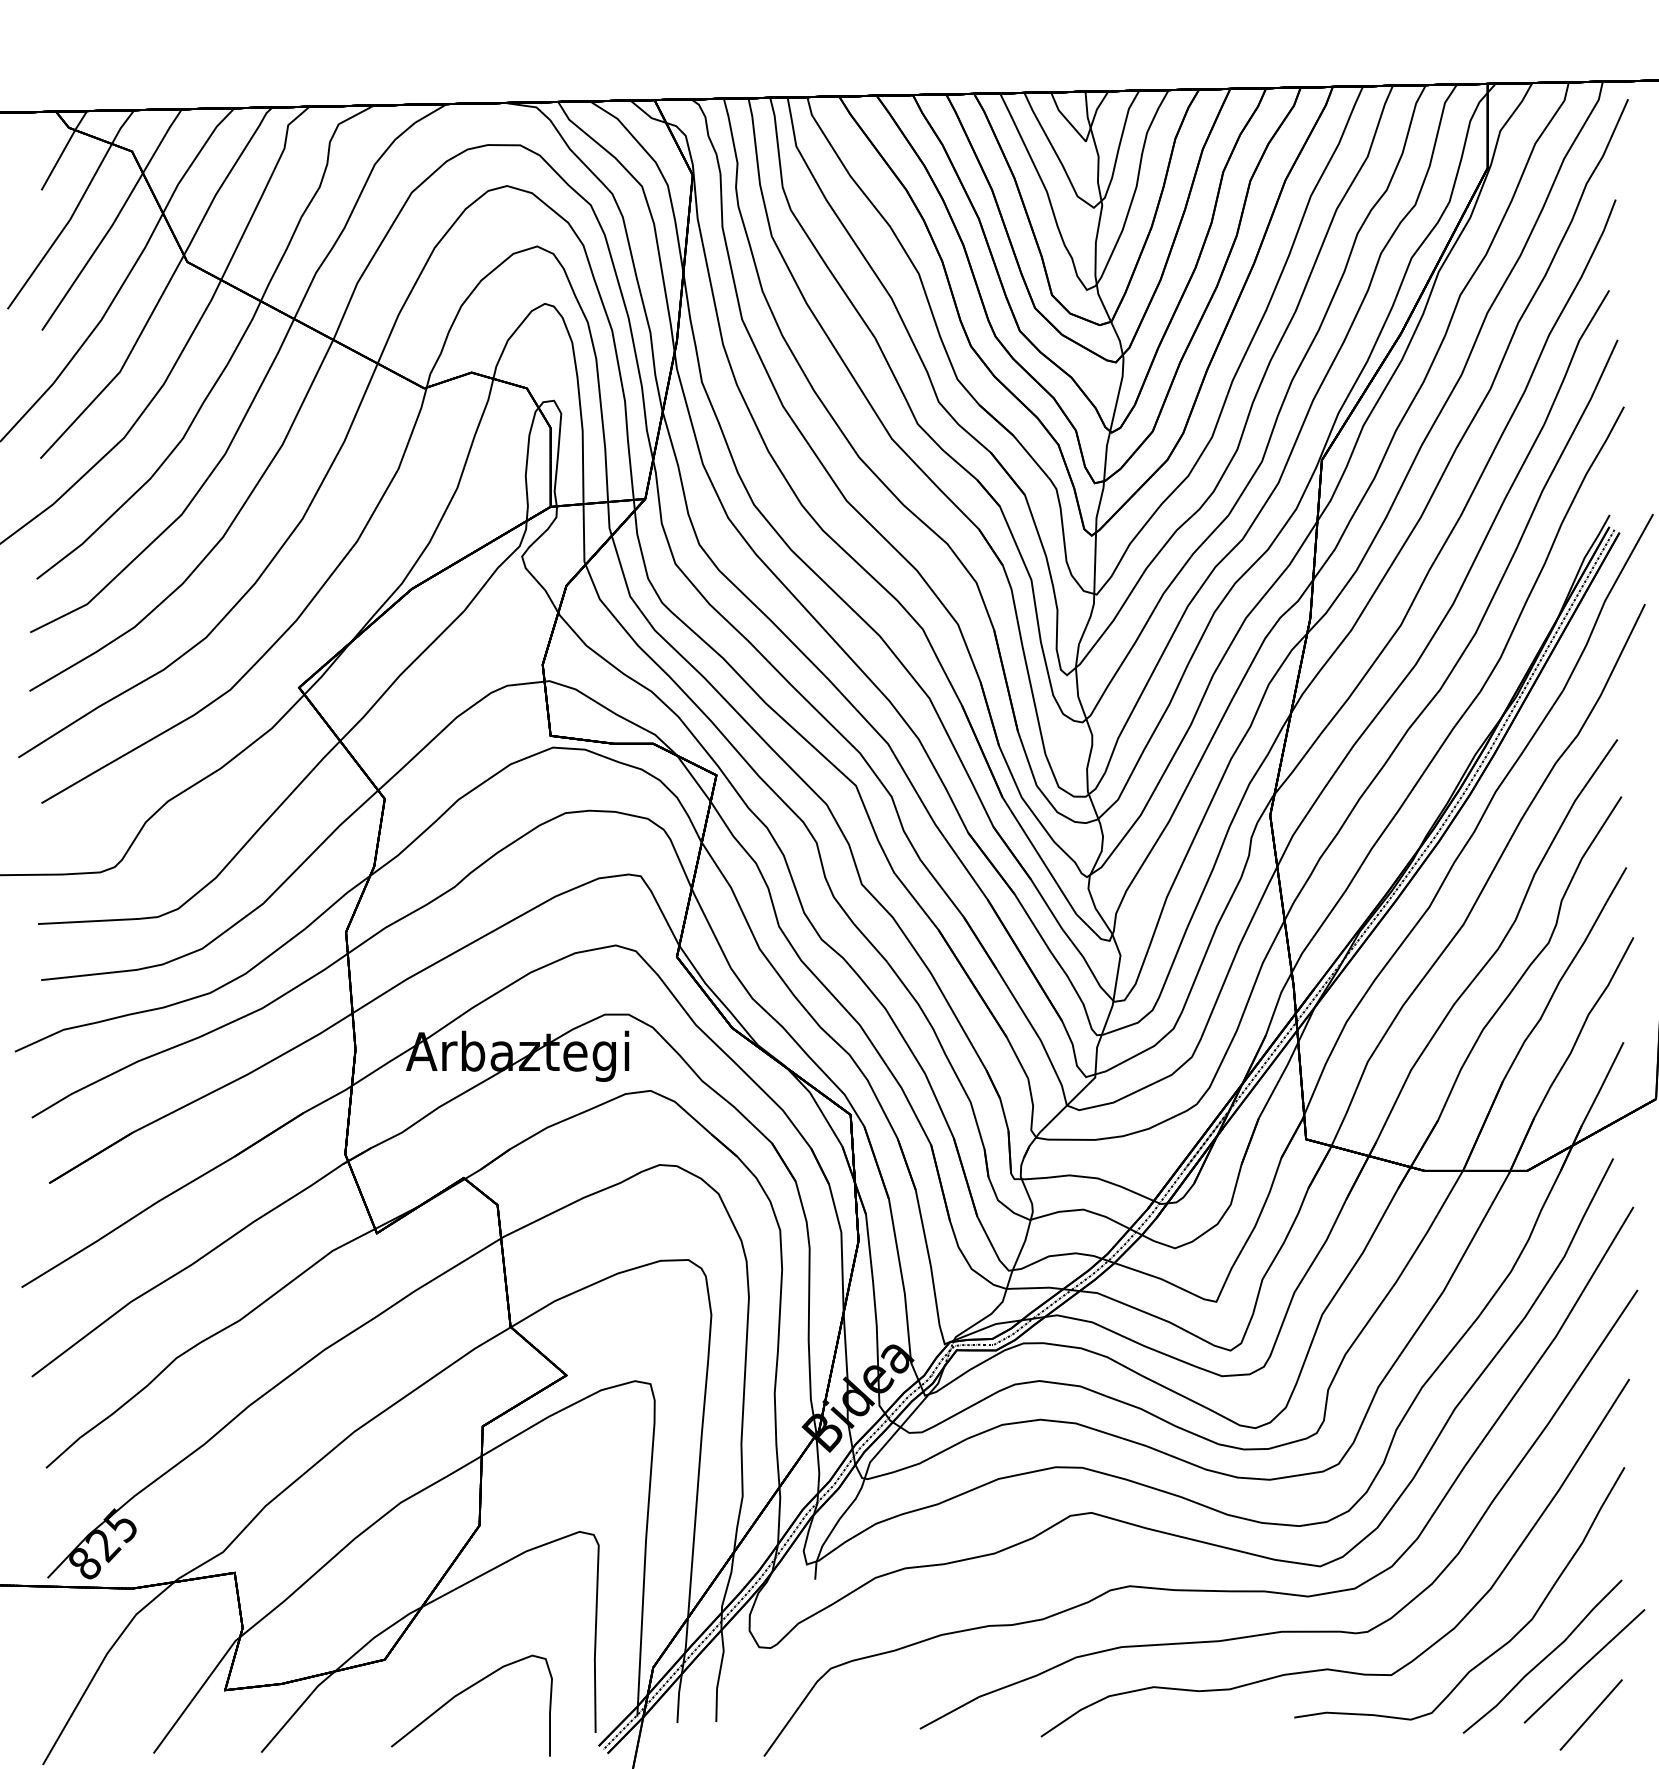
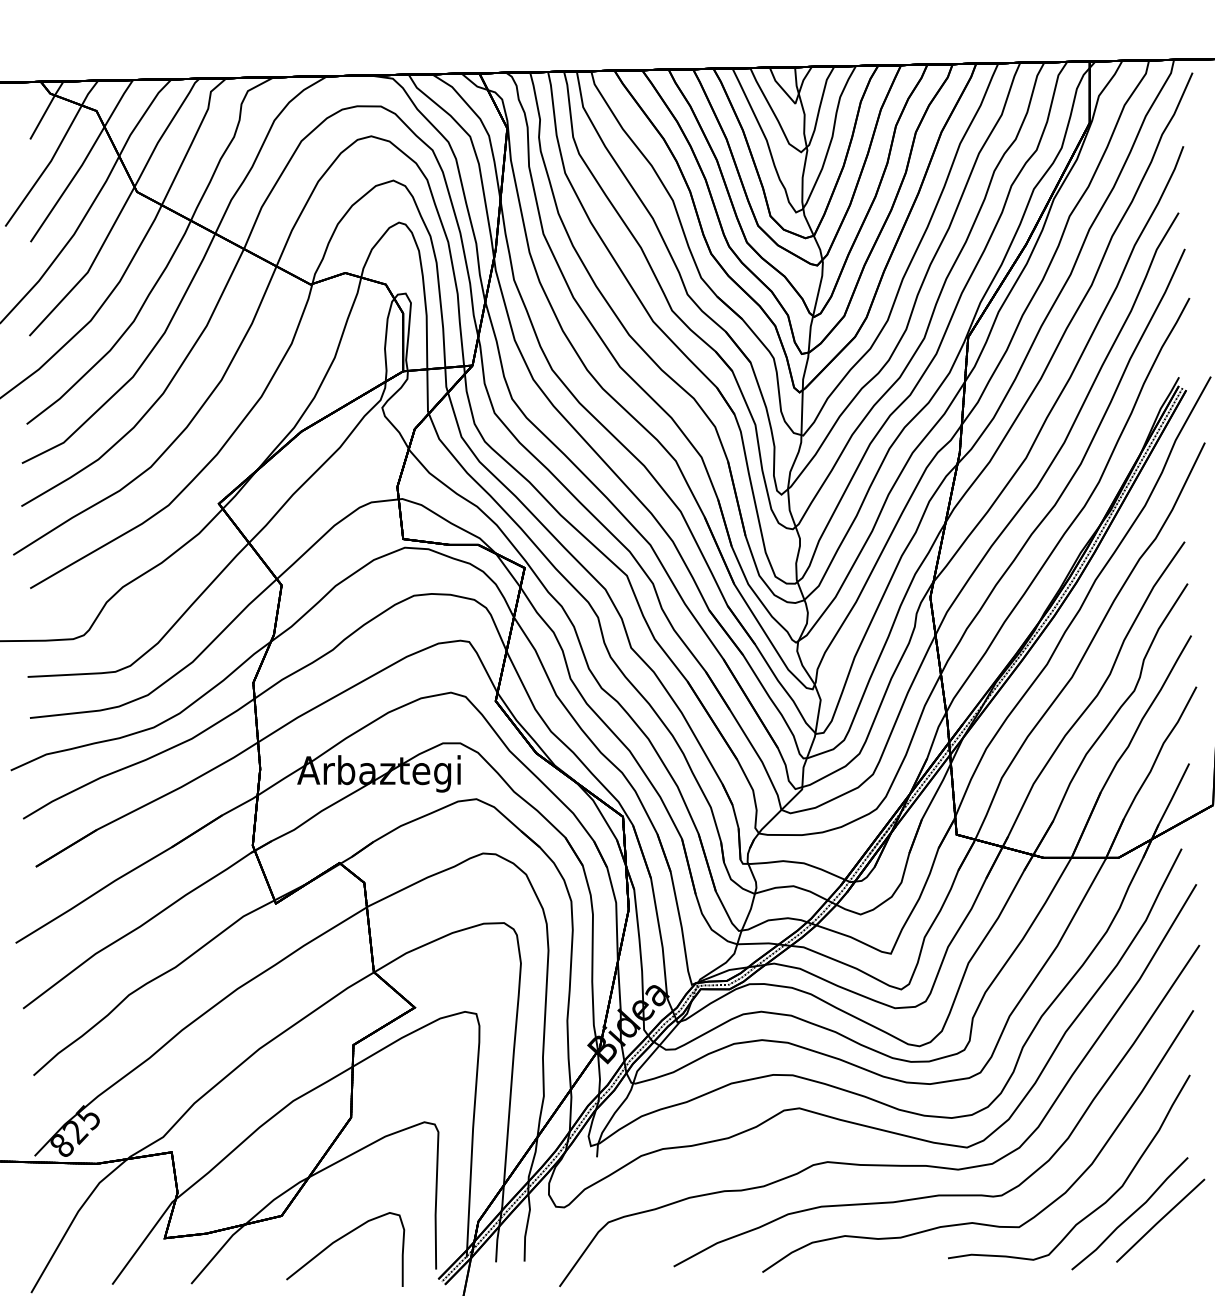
line: (1590, 1714) -> (1165, 1256), removed

